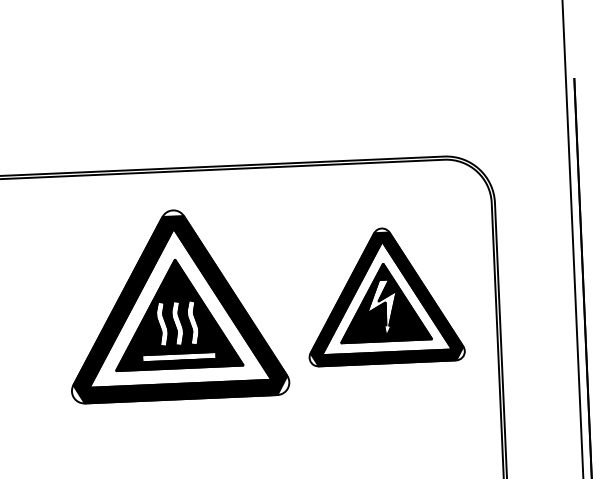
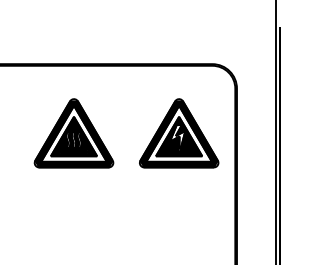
part: (176, 305) -> (73, 133), size x0.71

